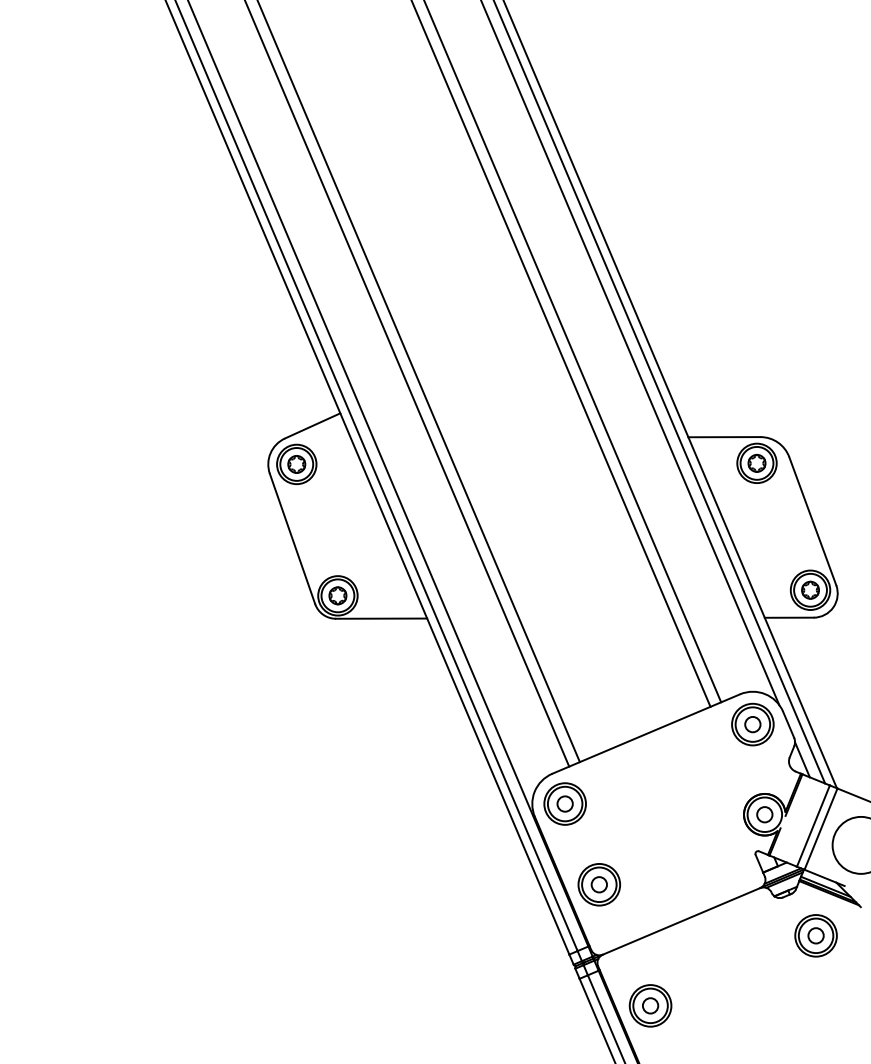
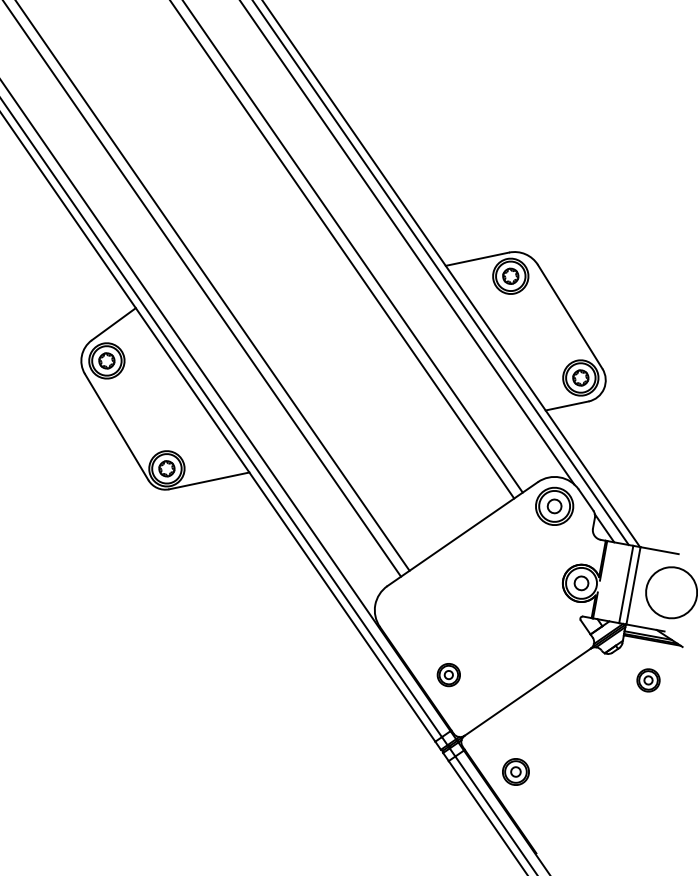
part: (564, 803) -> (403, 609), removed
part: (598, 884) -> (448, 674), size x0.6
part: (815, 935) -> (647, 680), size x0.6
part: (650, 1005) -> (515, 771), size x0.7

